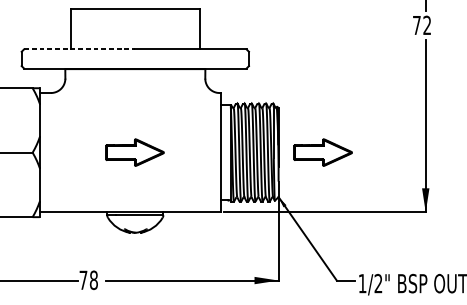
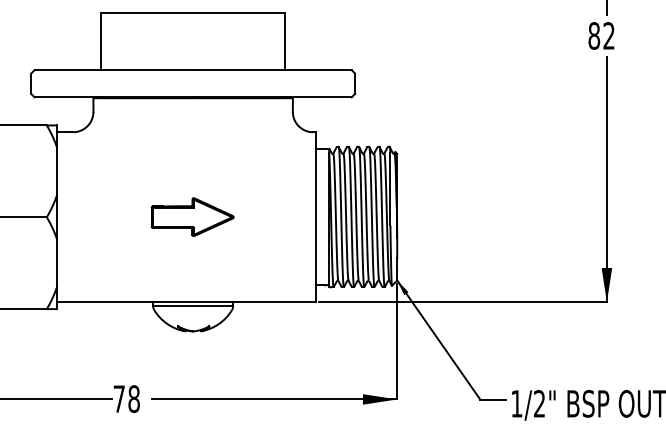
text: (417, 25) -> (594, 35), 72 -> 82
line: (80, 49) -> (114, 70), dashed -> solid
part: (322, 152) -> (460, 216), removed

